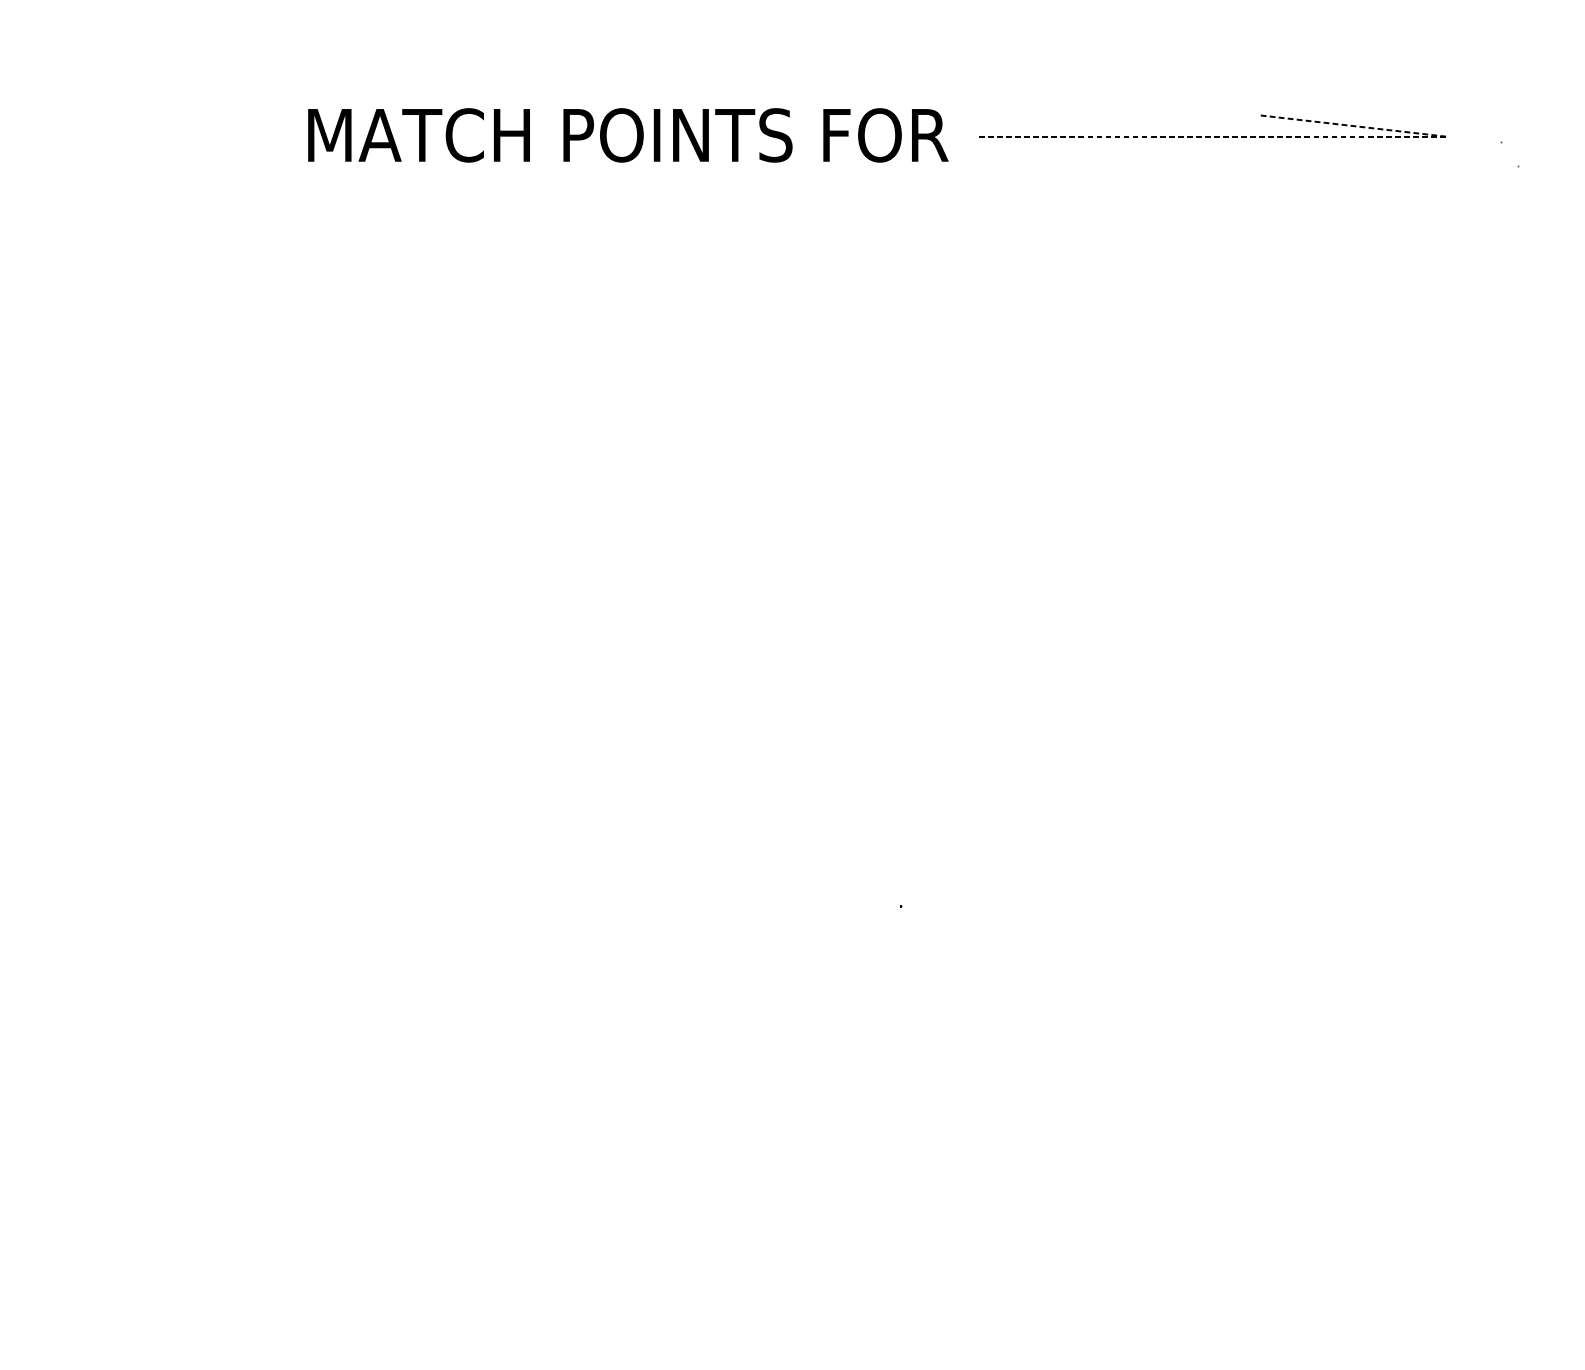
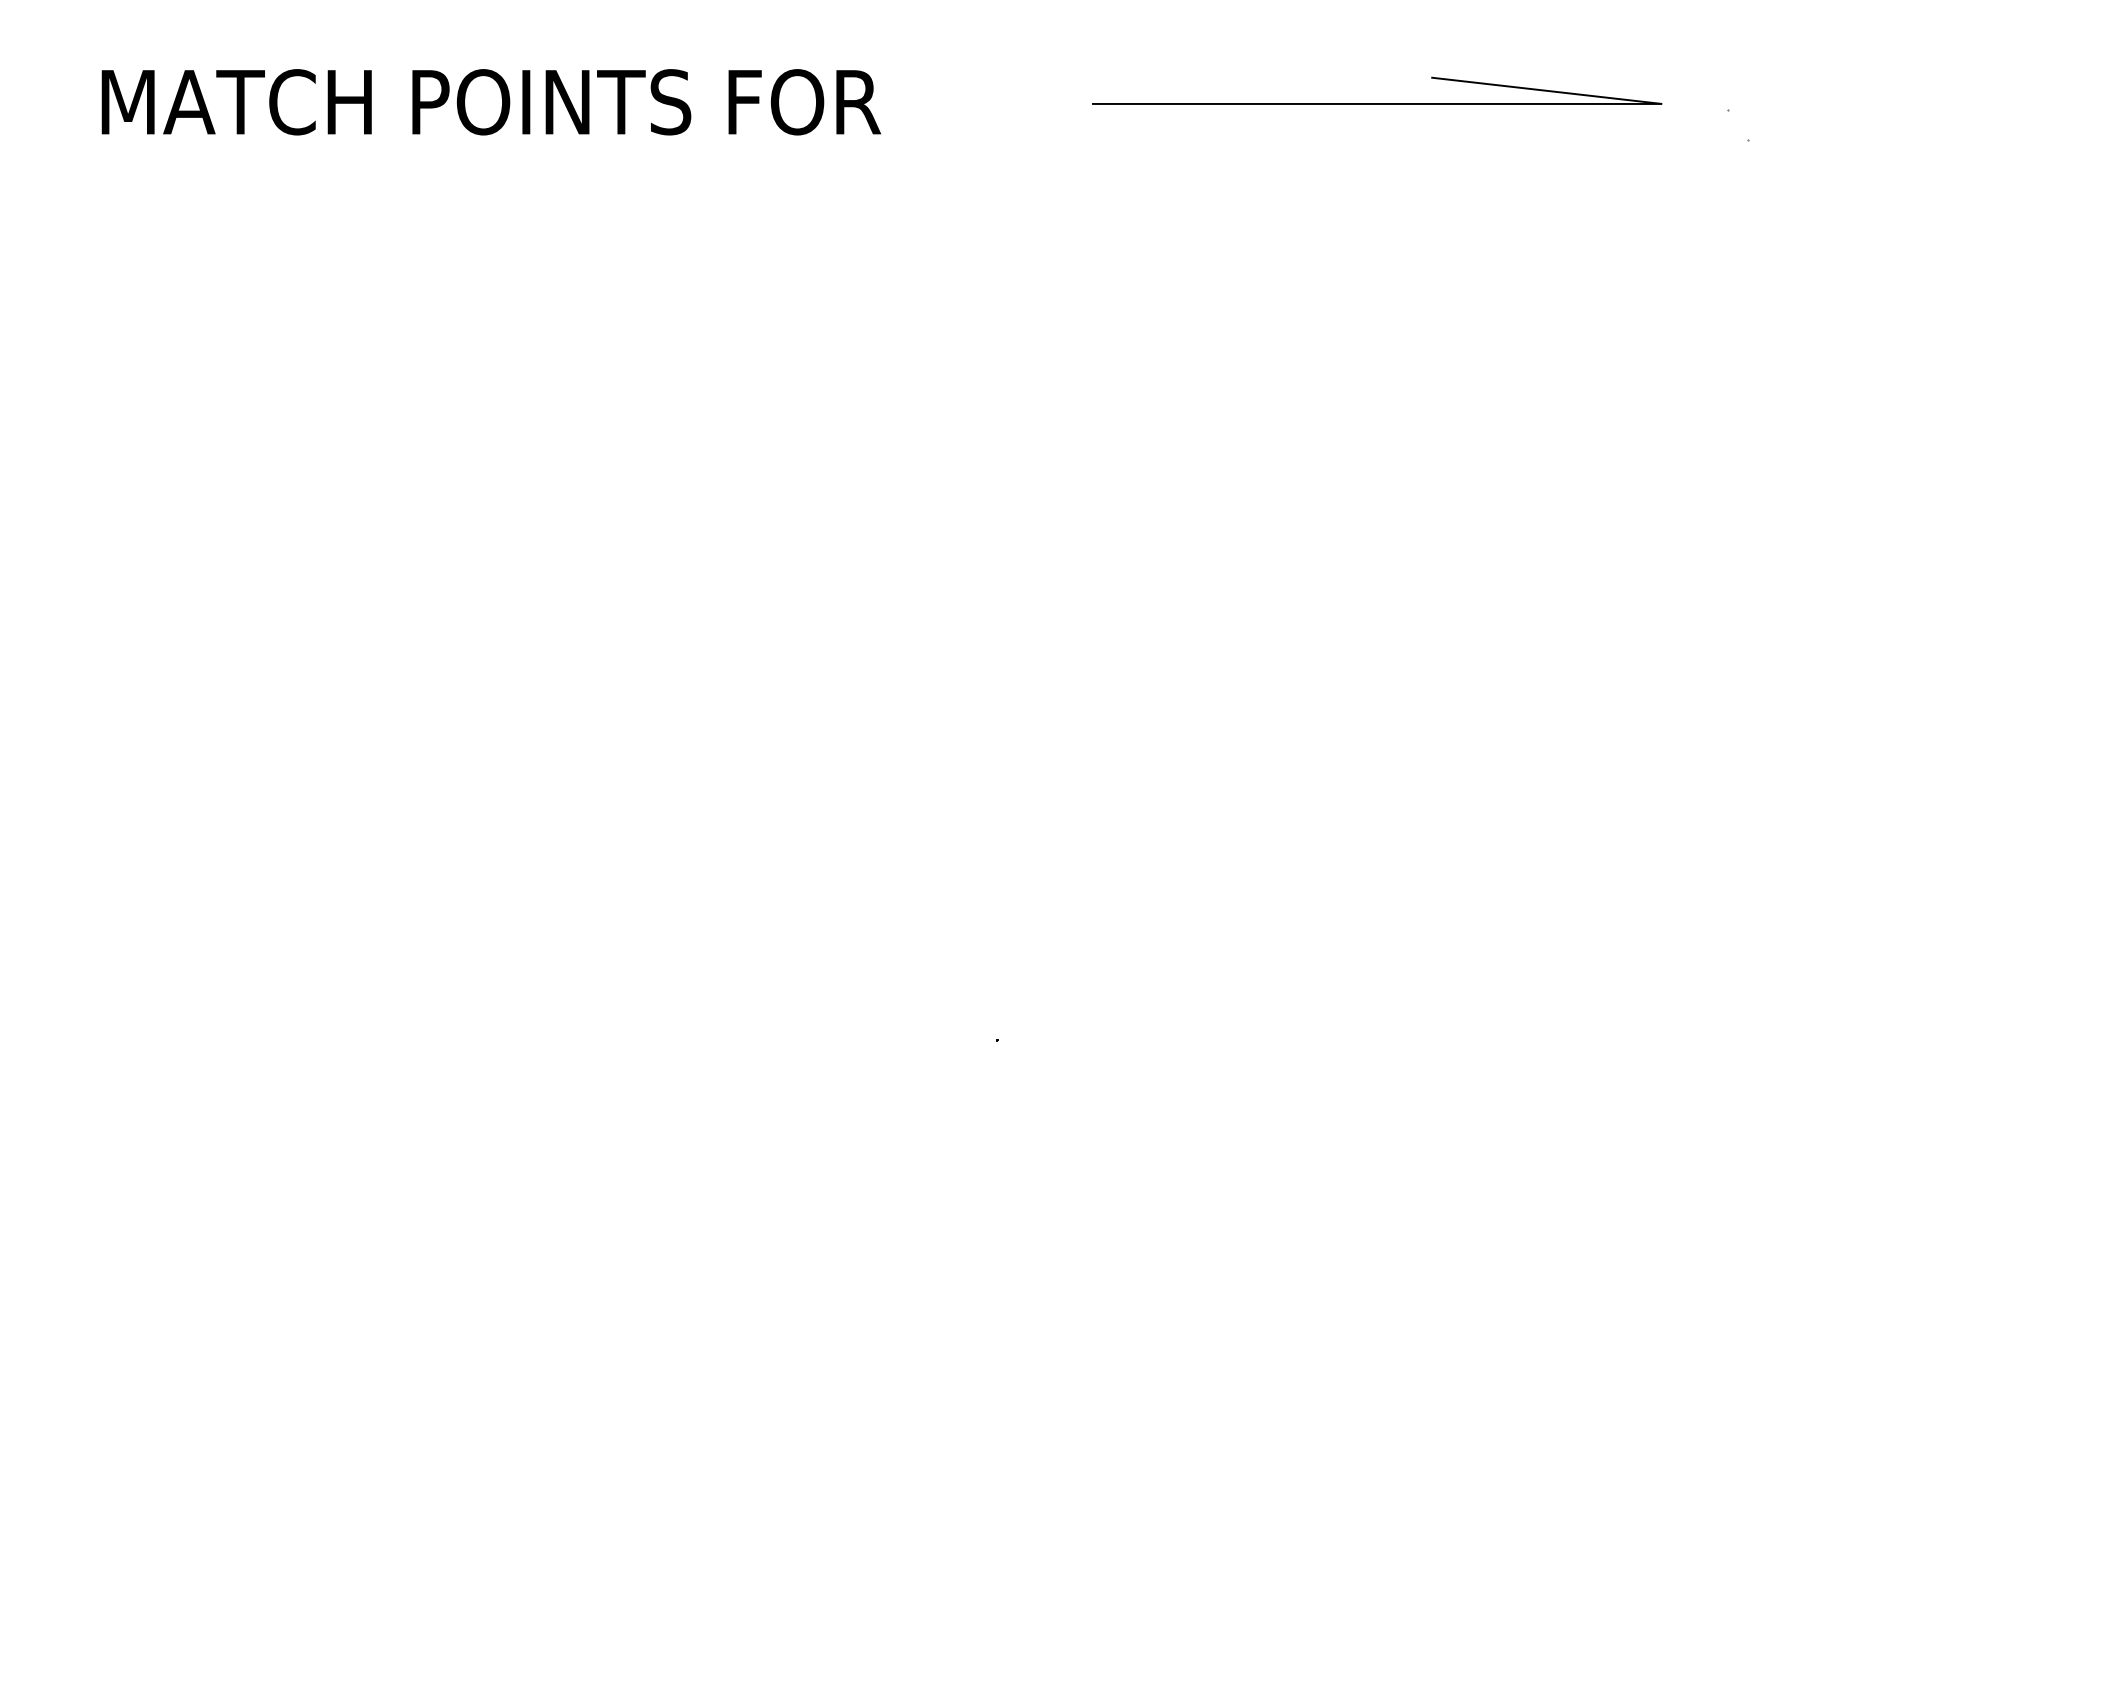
text: (627, 135) -> (490, 102), moved
line: (1309, 136) -> (1494, 103), dashed -> solid

